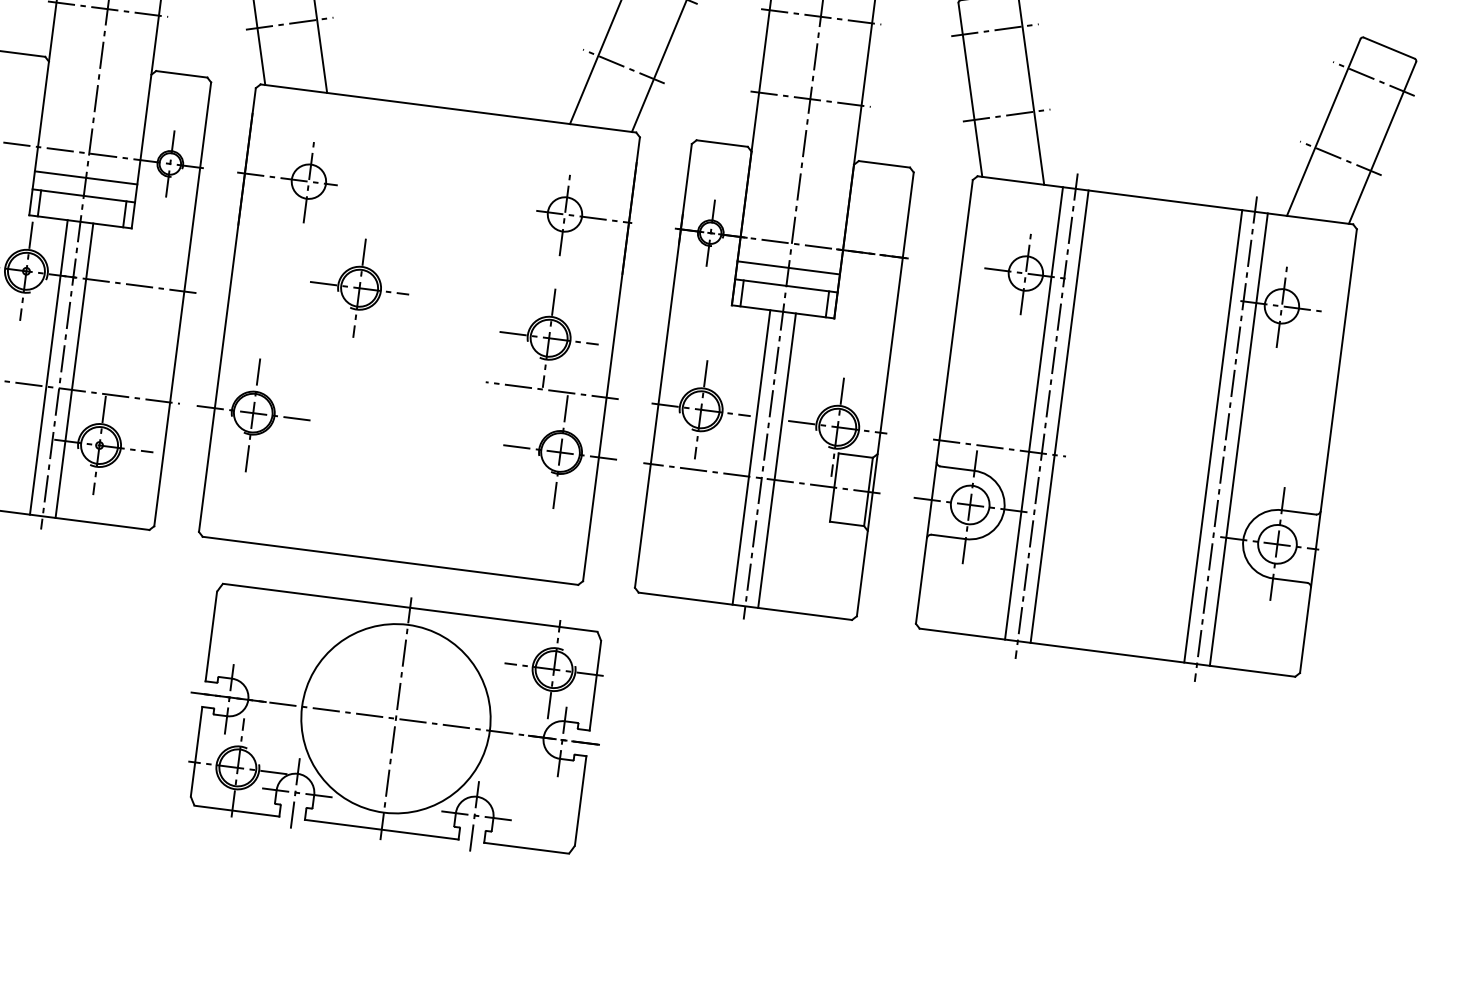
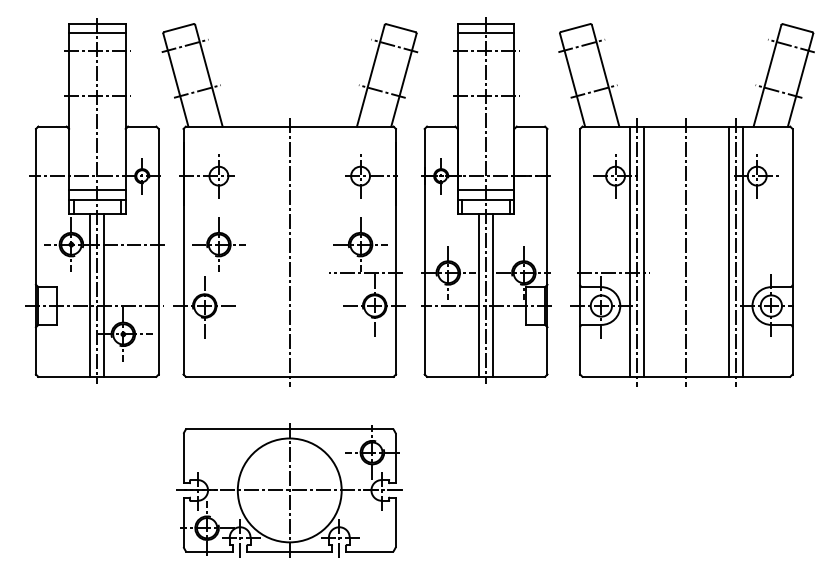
part: (358, 287) -> (218, 244), moved
line: (418, 335) -> (289, 252), added
line: (1136, 427) -> (686, 252), added
part: (395, 718) -> (289, 490), moved

